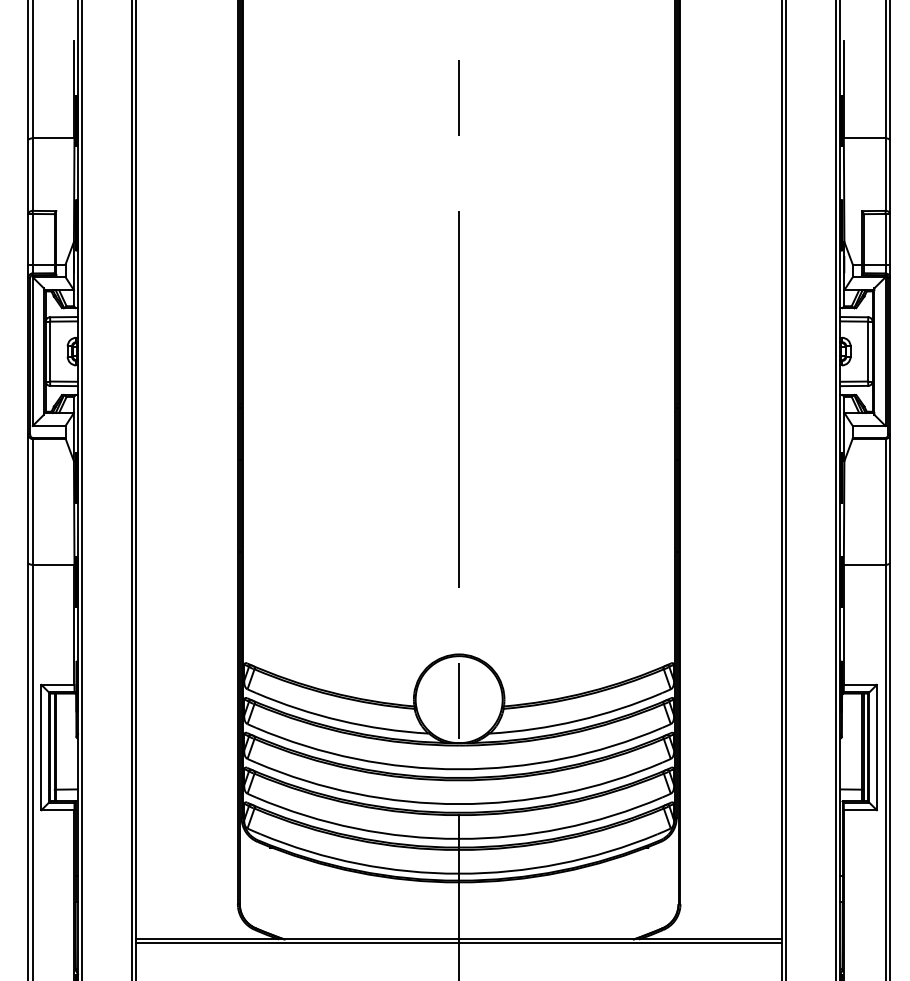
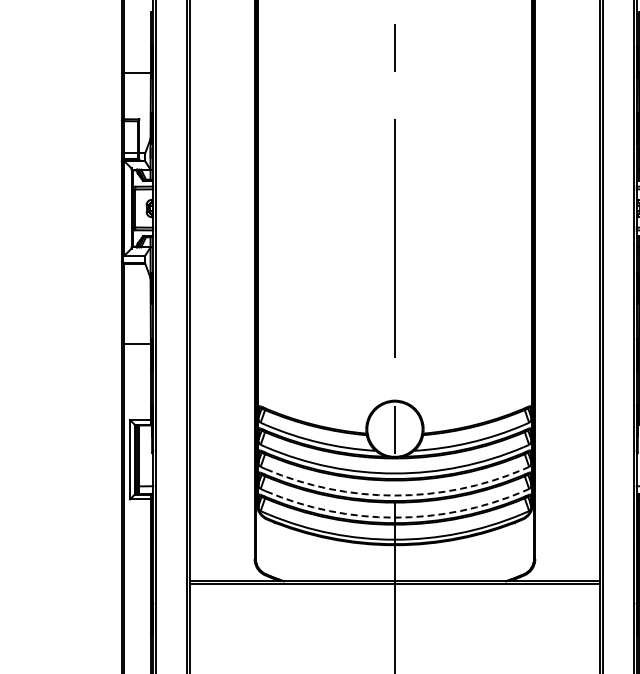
arc: (458, 803) -> (394, 495), solid -> dashed
arc: (458, 838) -> (394, 517), solid -> dashed

